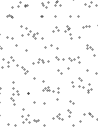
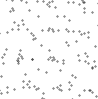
part: (14, 93) -> (19, 57), size x0.6

